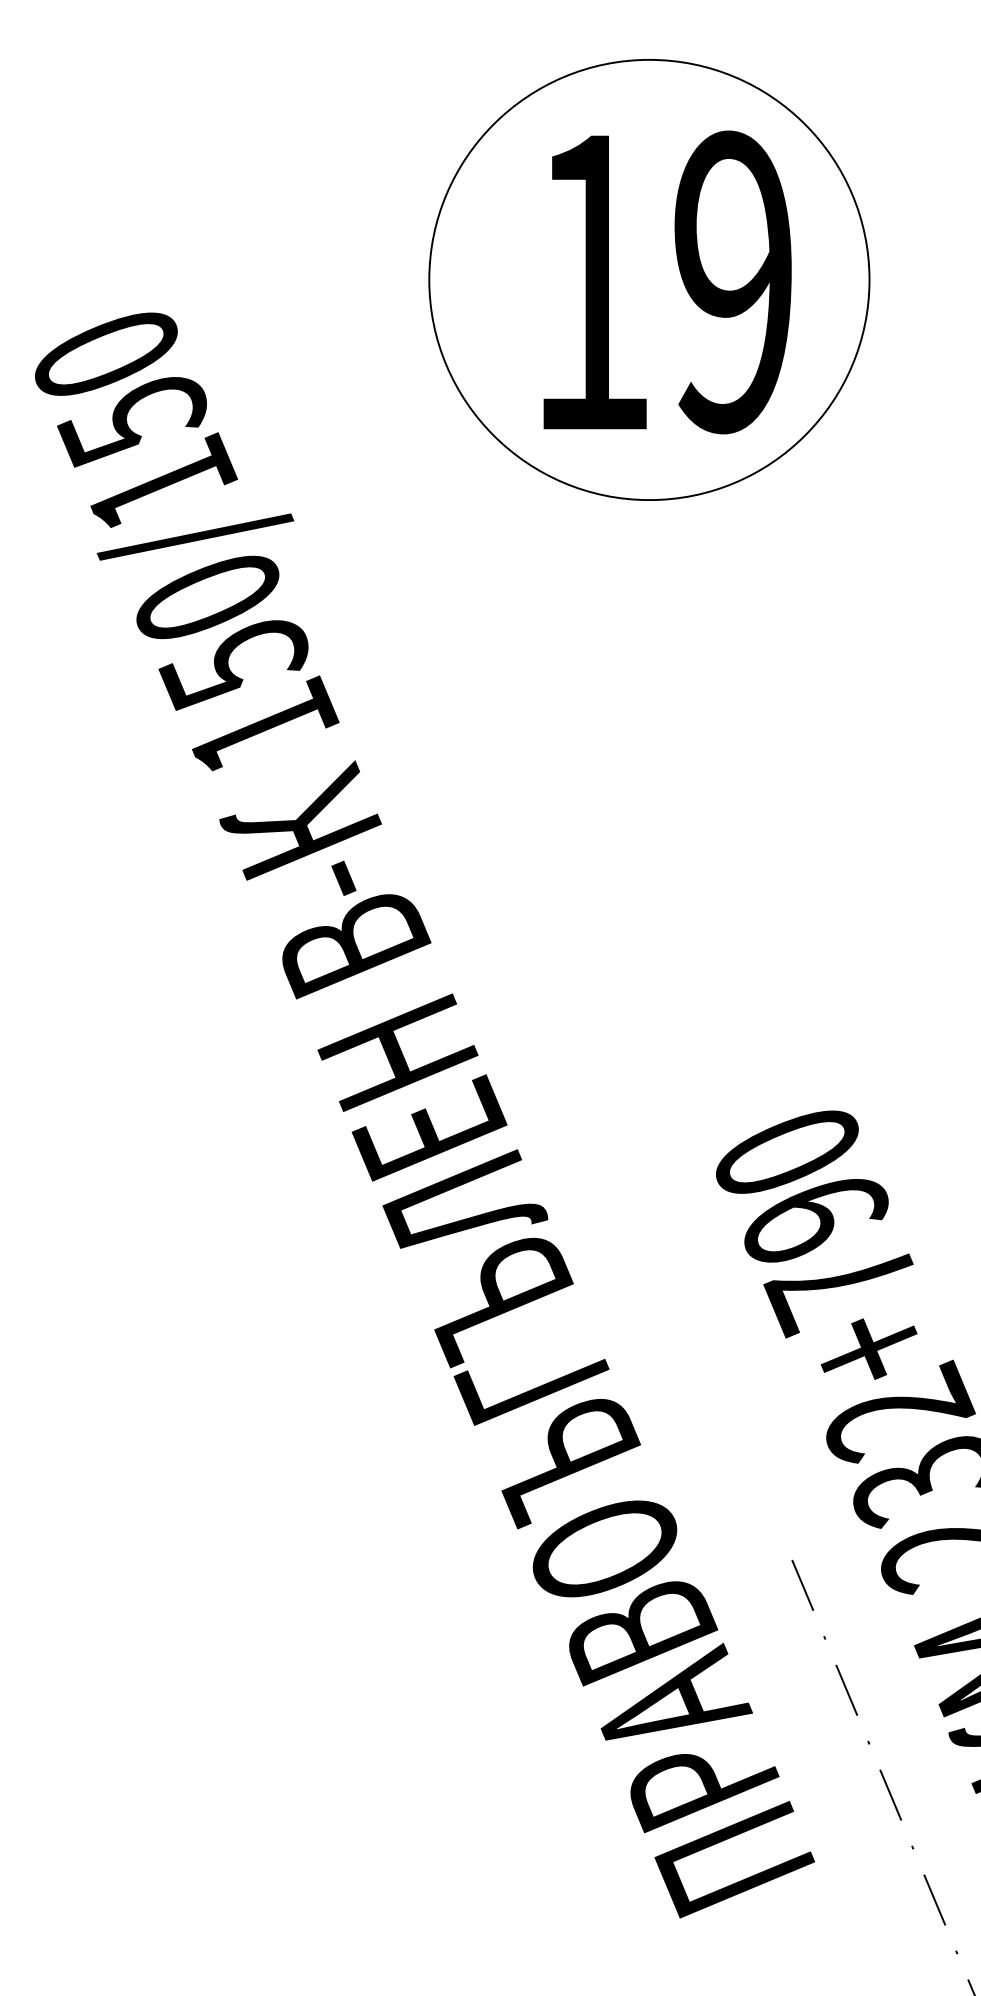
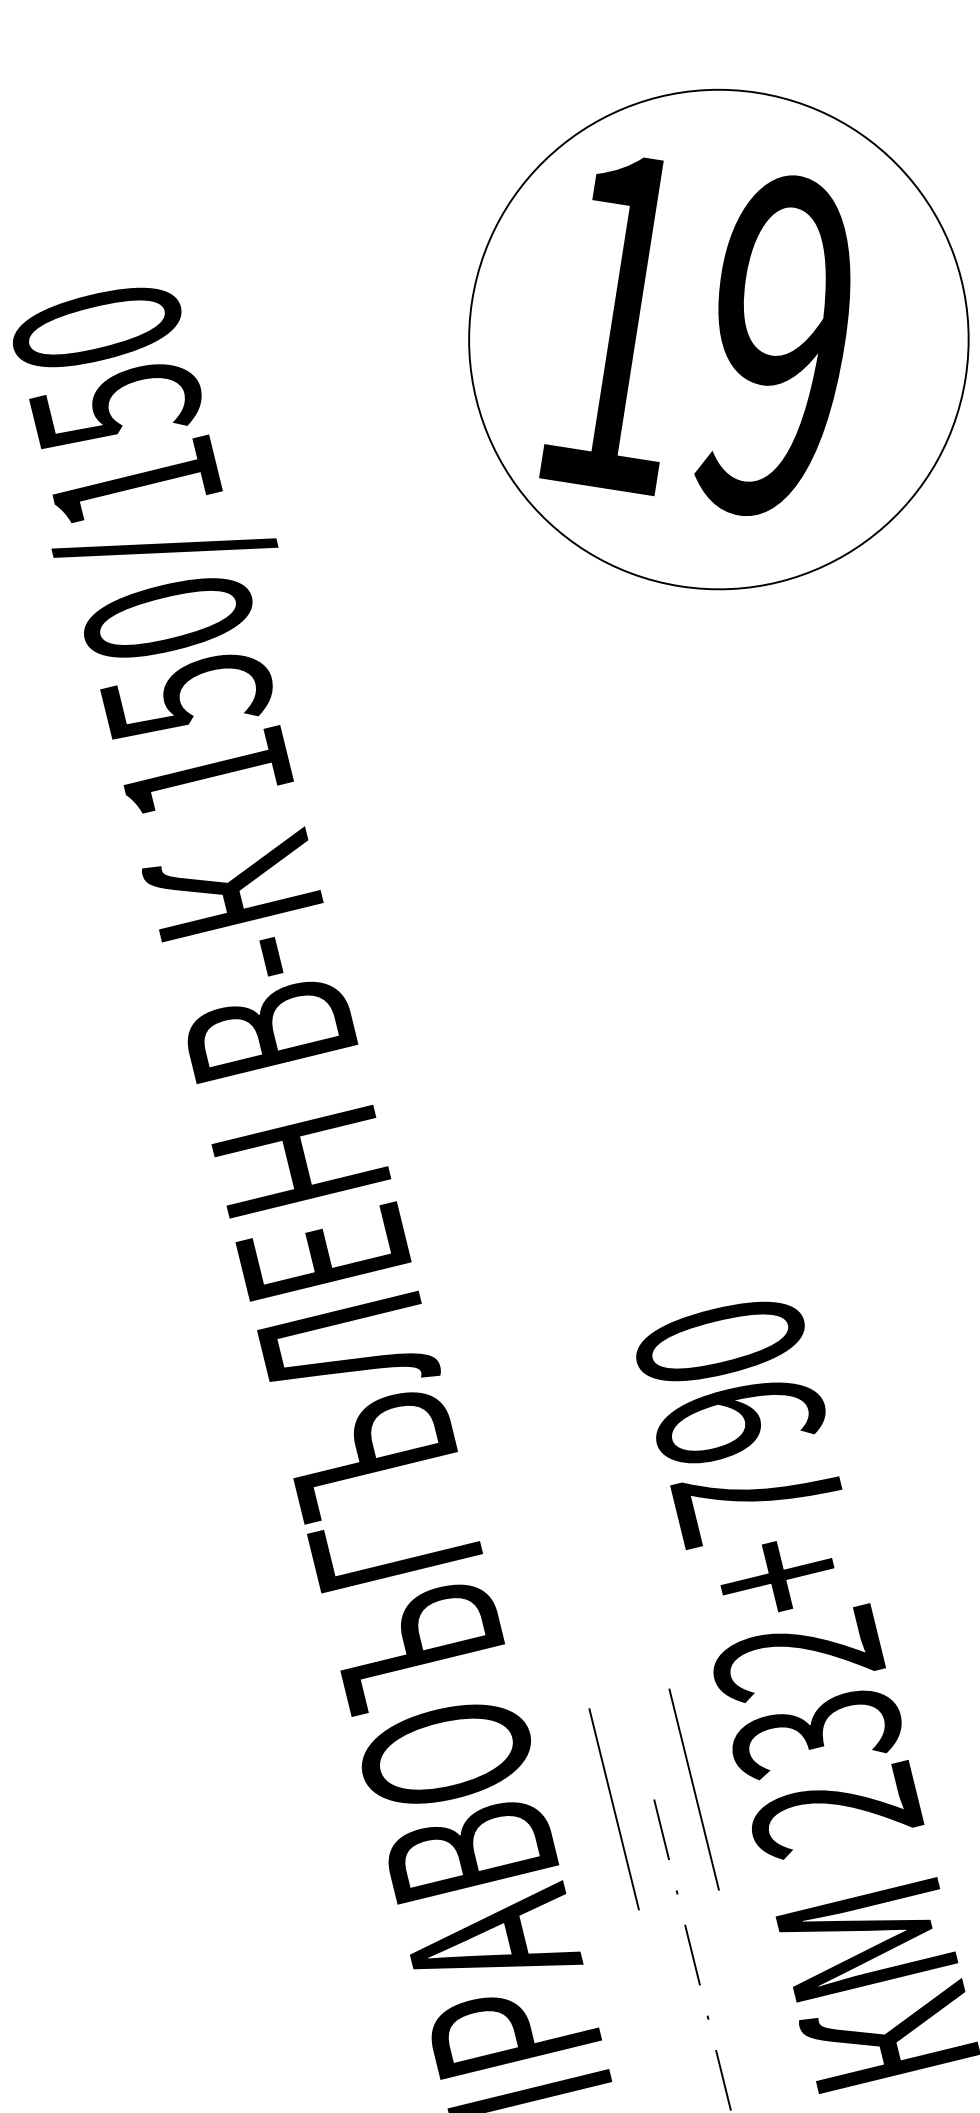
text: (667, 282) -> (703, 335), moved
line: (825, 1545) -> (694, 1789), added
line: (758, 1573) -> (614, 1808), added

